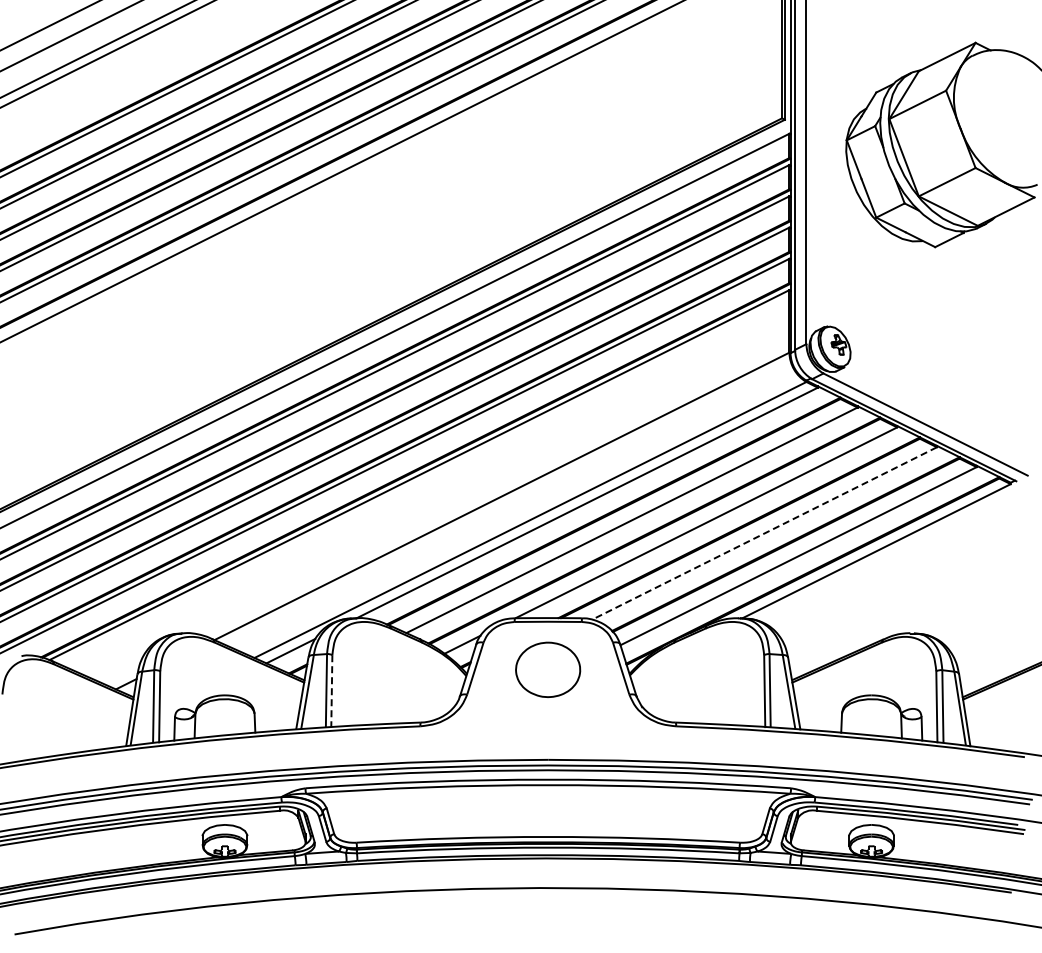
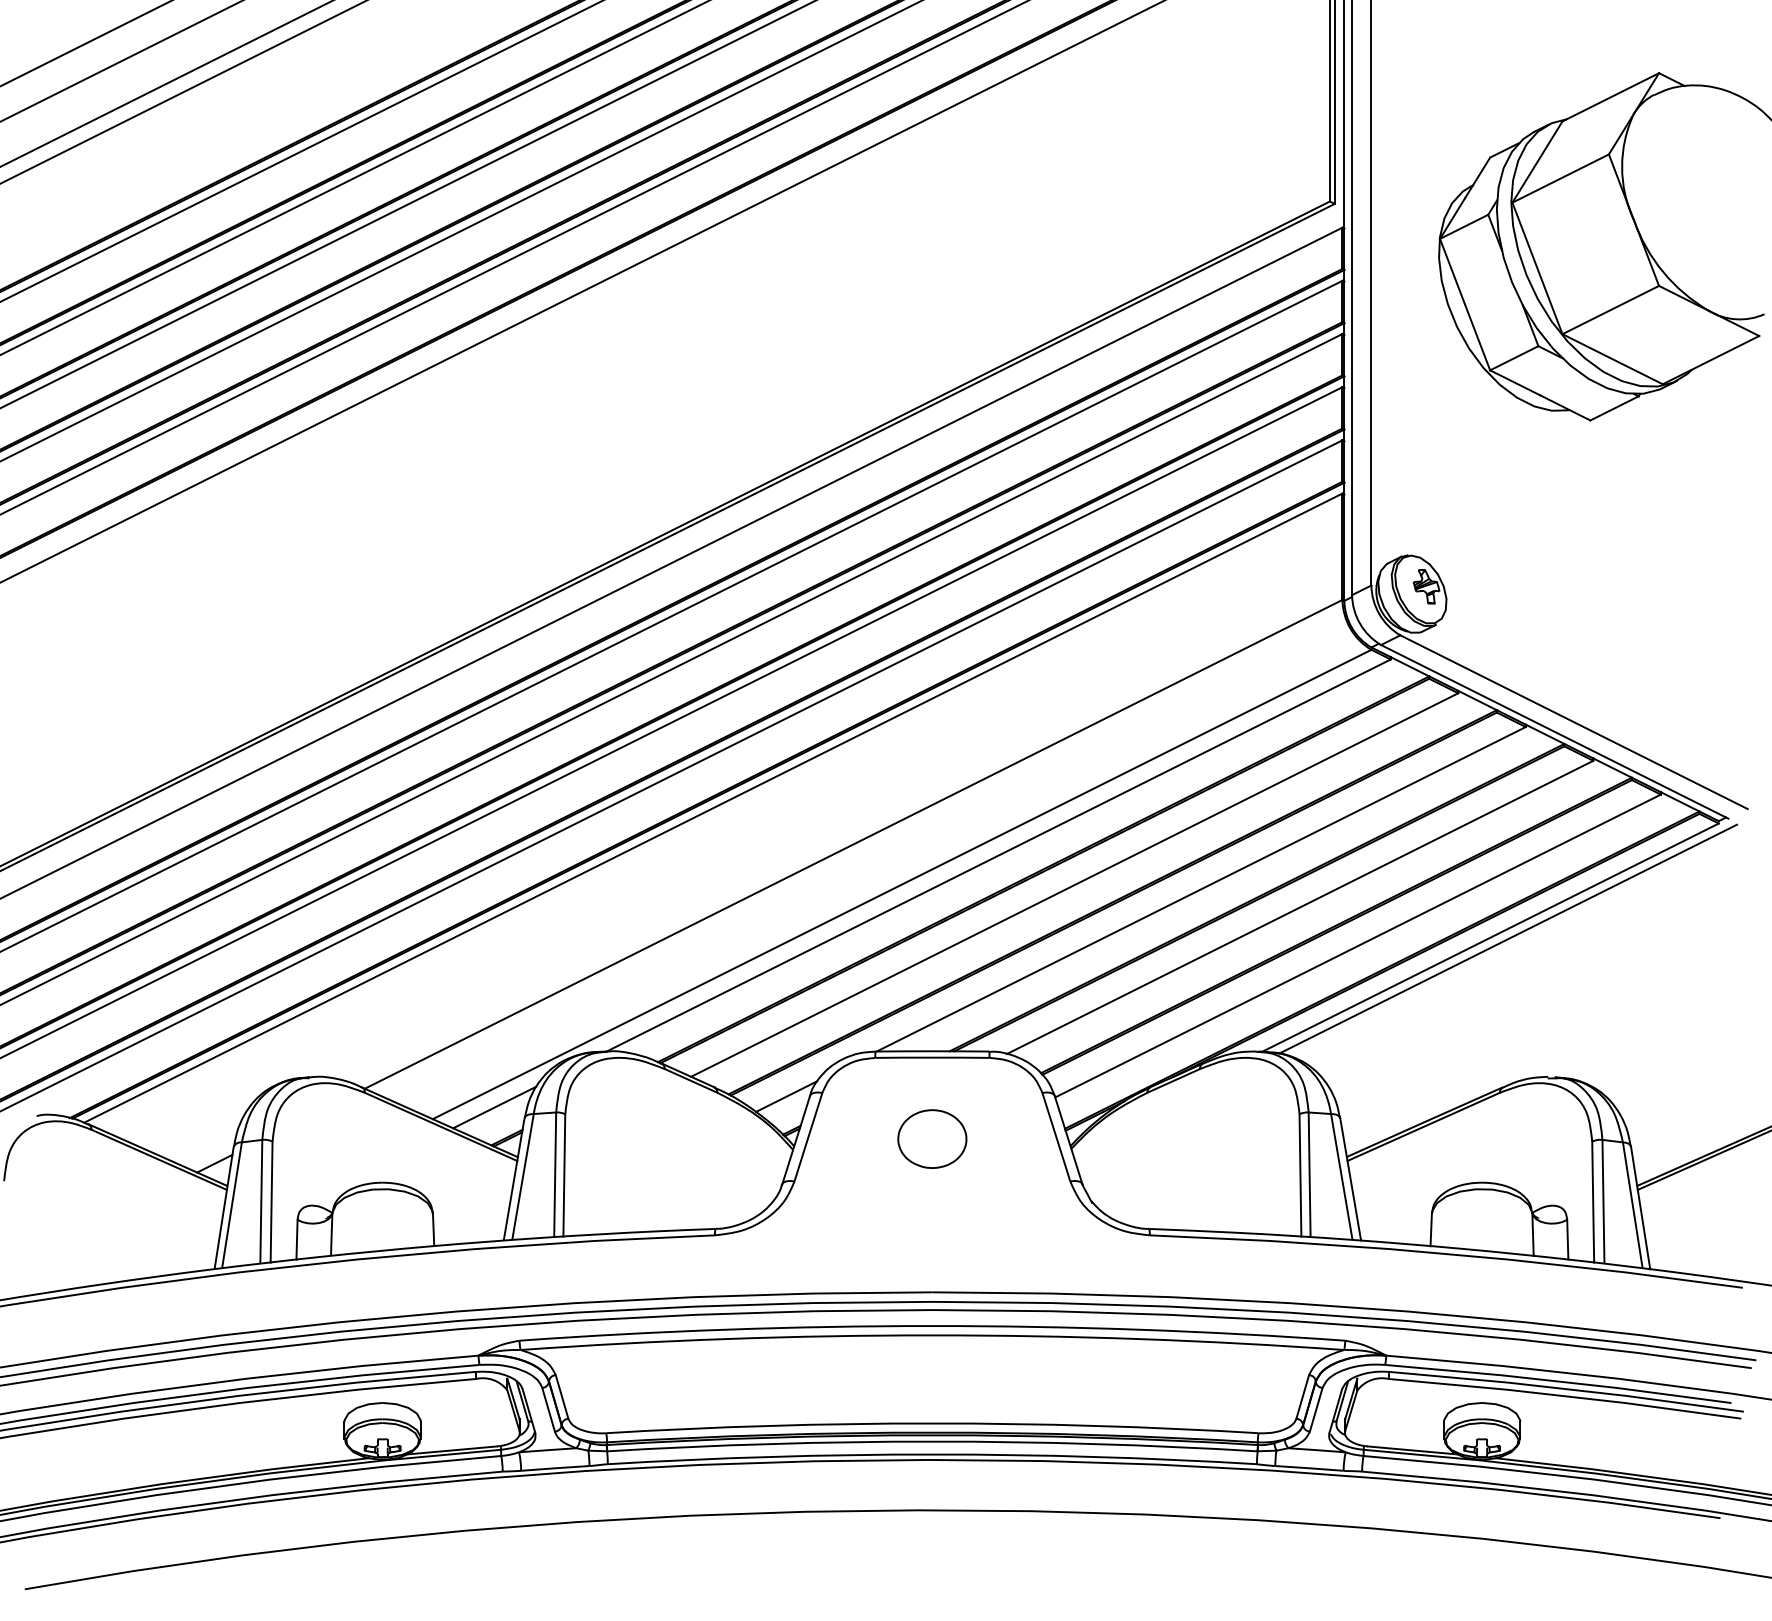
line: (764, 533) -> (1300, 907), dashed -> solid
line: (886, 551) -> (1507, 938), added
part: (548, 669) -> (932, 1138), size x0.62
line: (331, 691) -> (563, 1176), dashed -> solid

